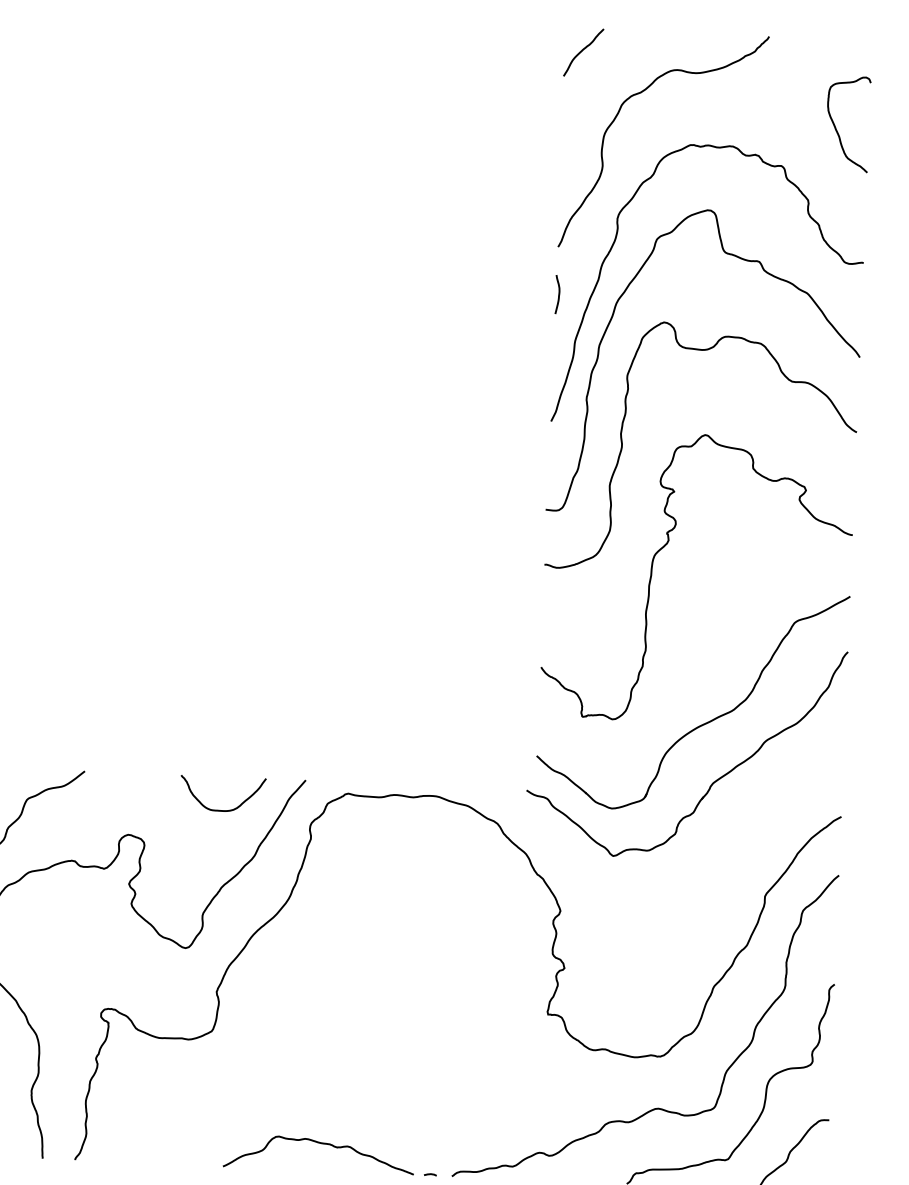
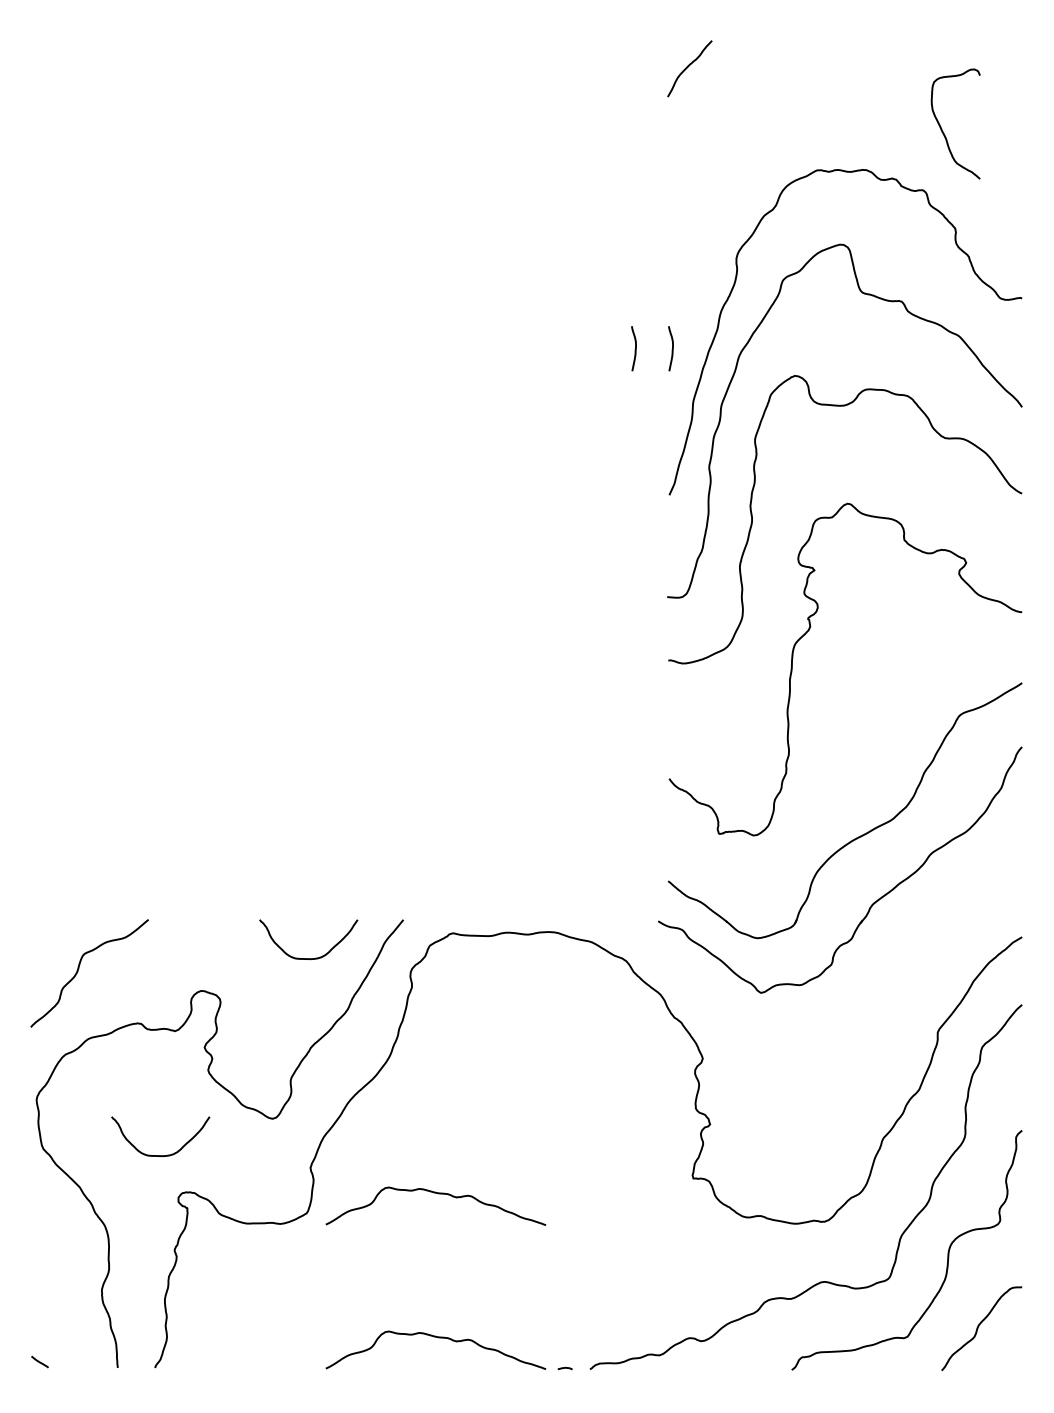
curve: (617, 117) -> (731, 141), removed
curve: (835, 125) -> (941, 126), moved
curve: (525, 293) -> (634, 349), added
curve: (87, 976) -> (160, 1155), added
curve: (326, 1019) -> (438, 1194), added

